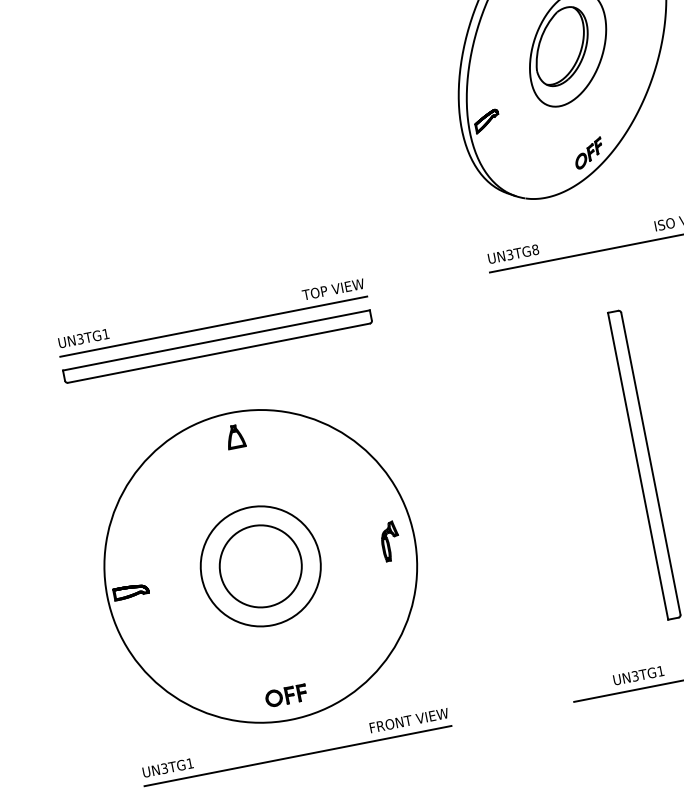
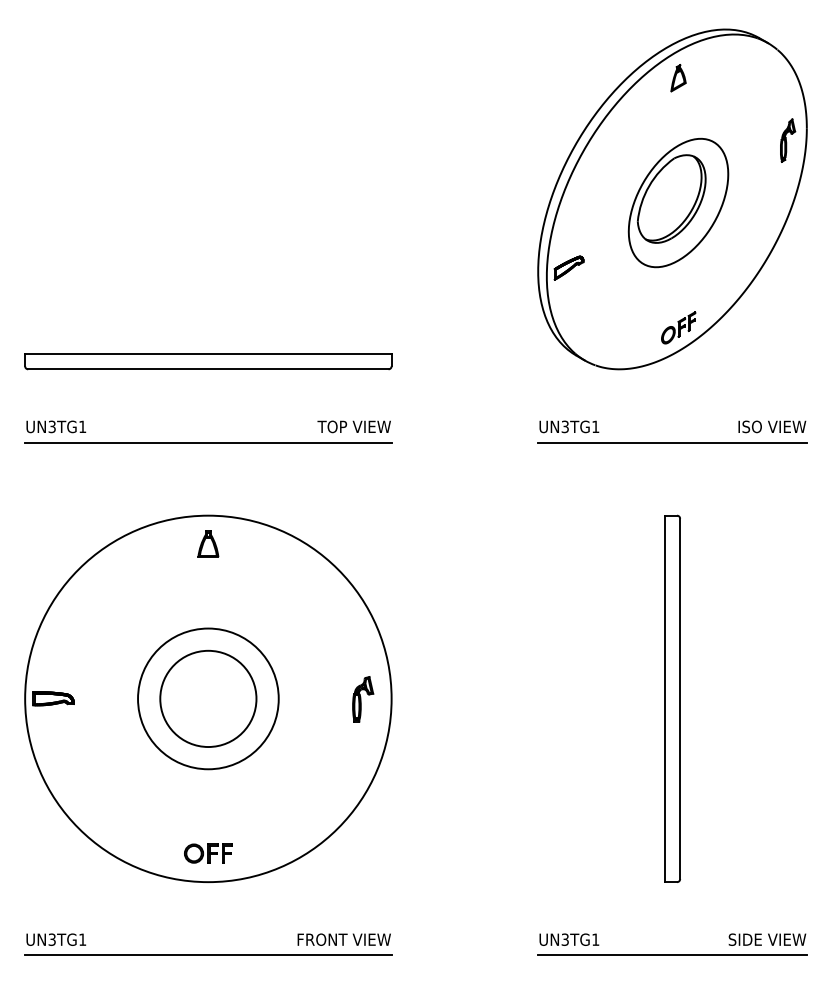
text: (535, 249) -> (595, 426), UN3TG8 -> UN3TG1
part: (217, 346) -> (208, 361), moved
part: (260, 566) -> (208, 698), moved
text: (638, 675) -> (569, 939), moved

